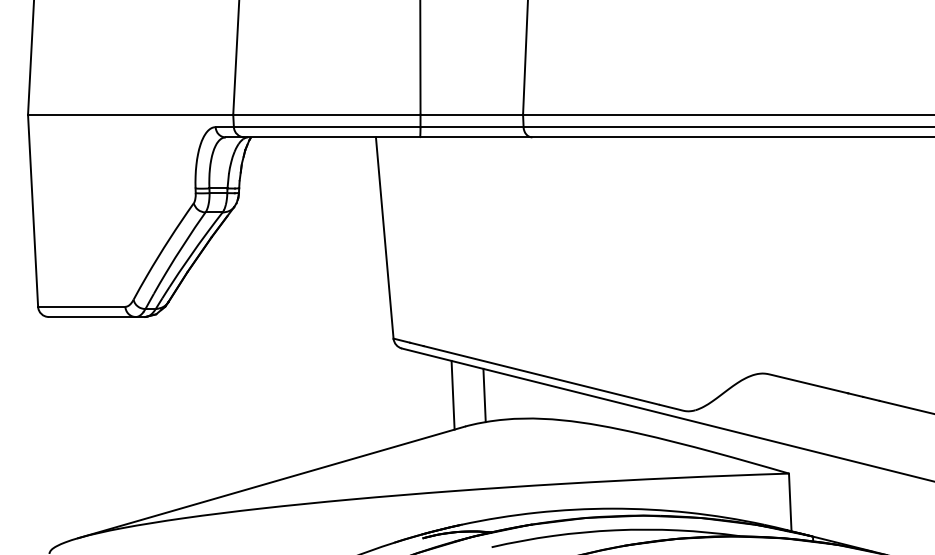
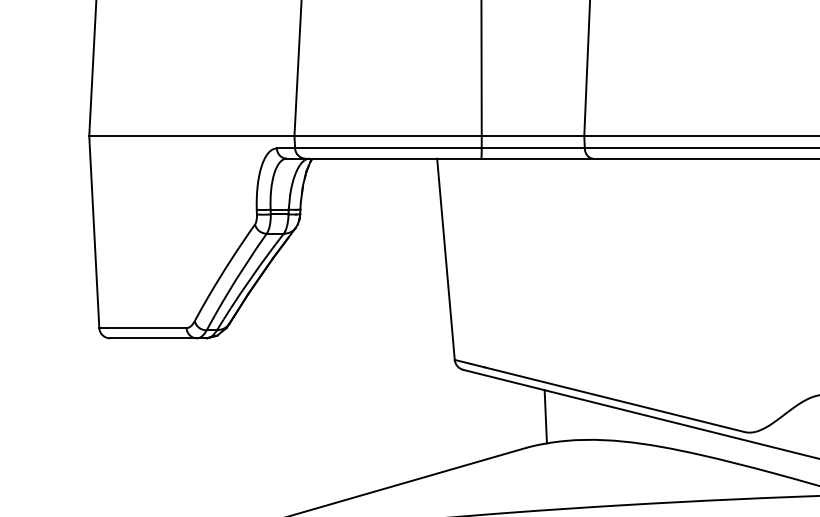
line: (452, 394) -> (513, 415), removed

